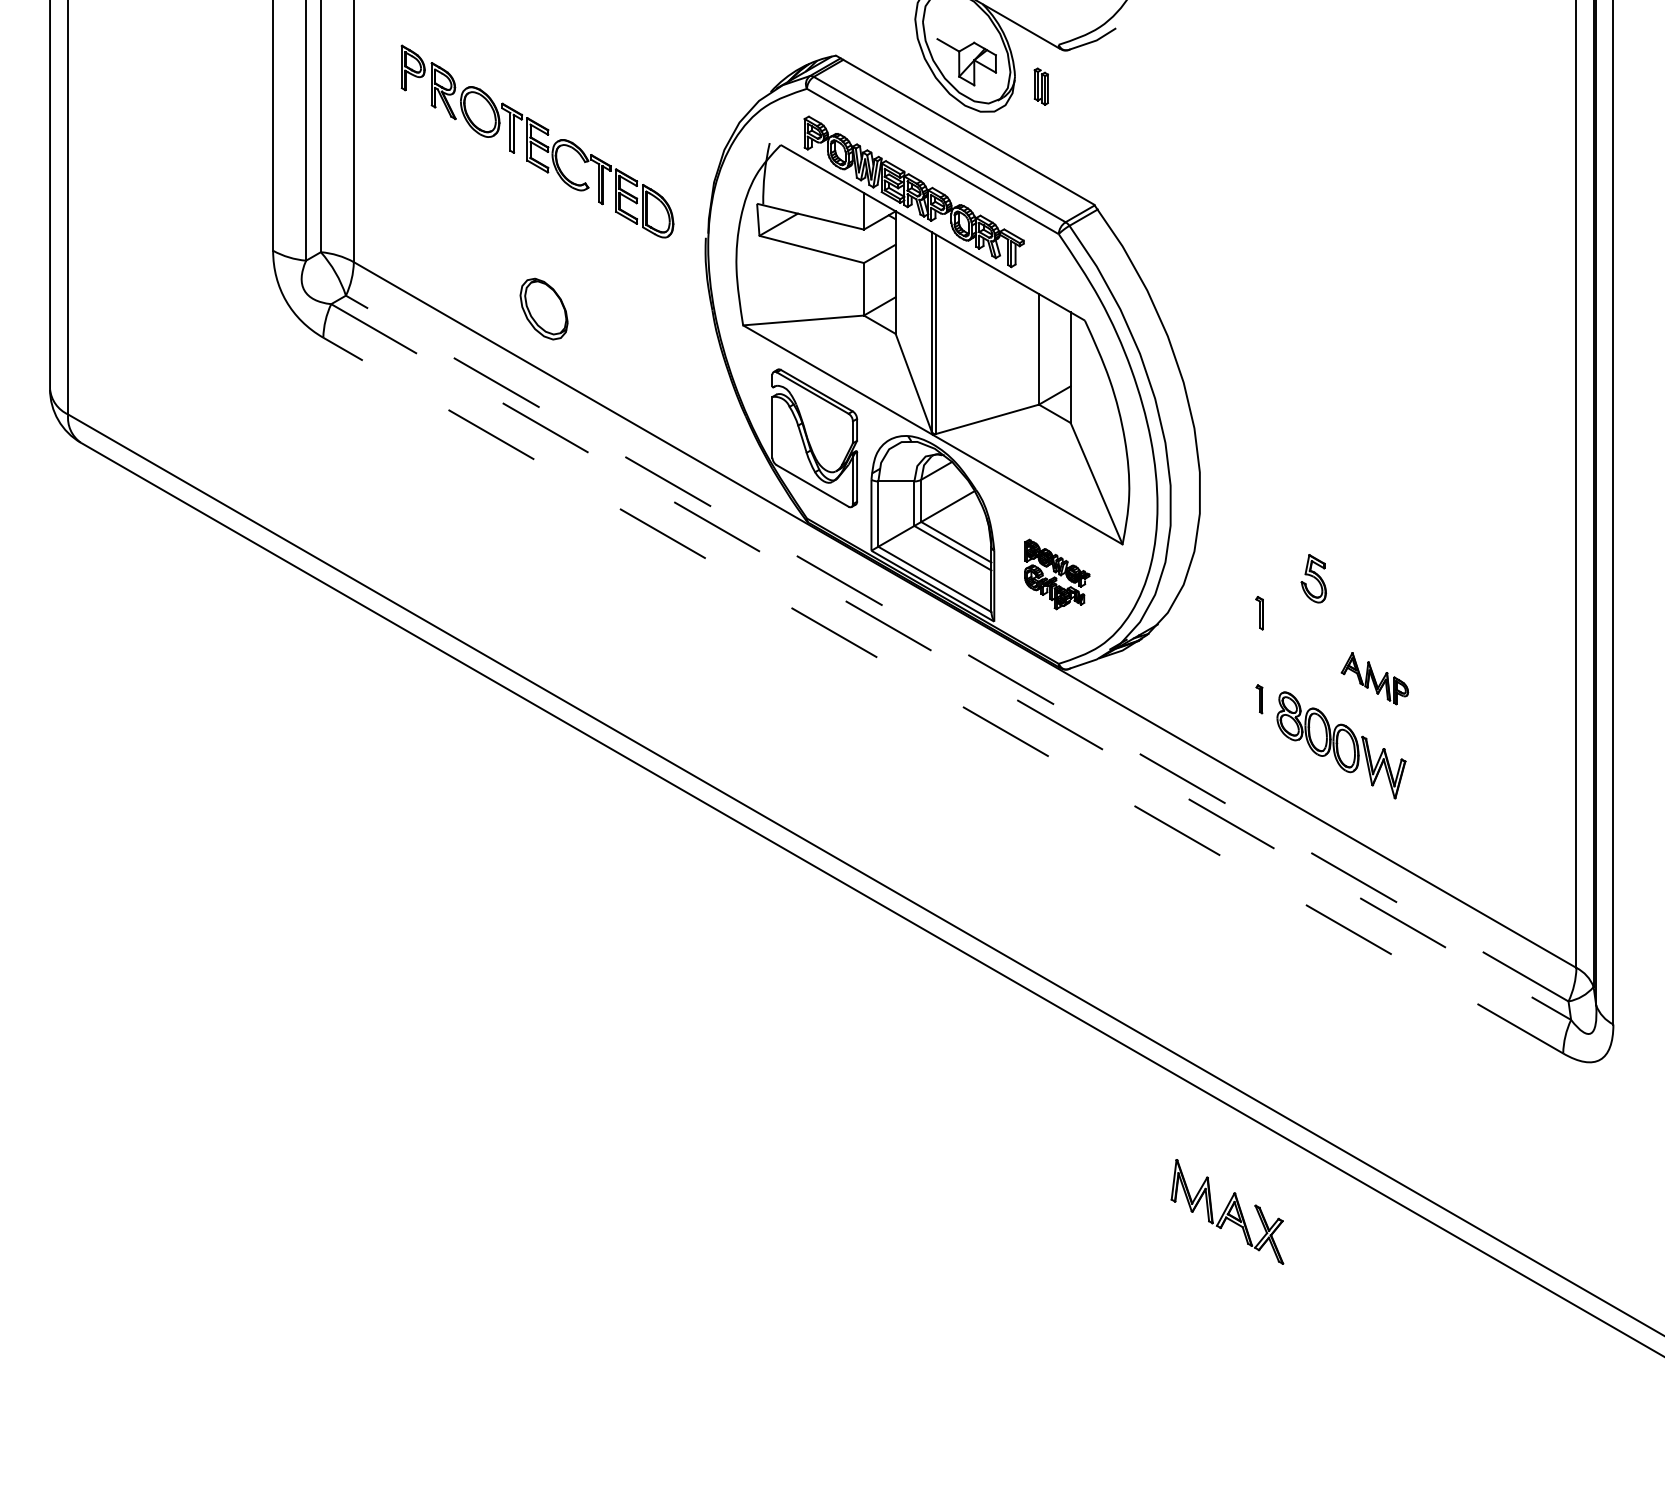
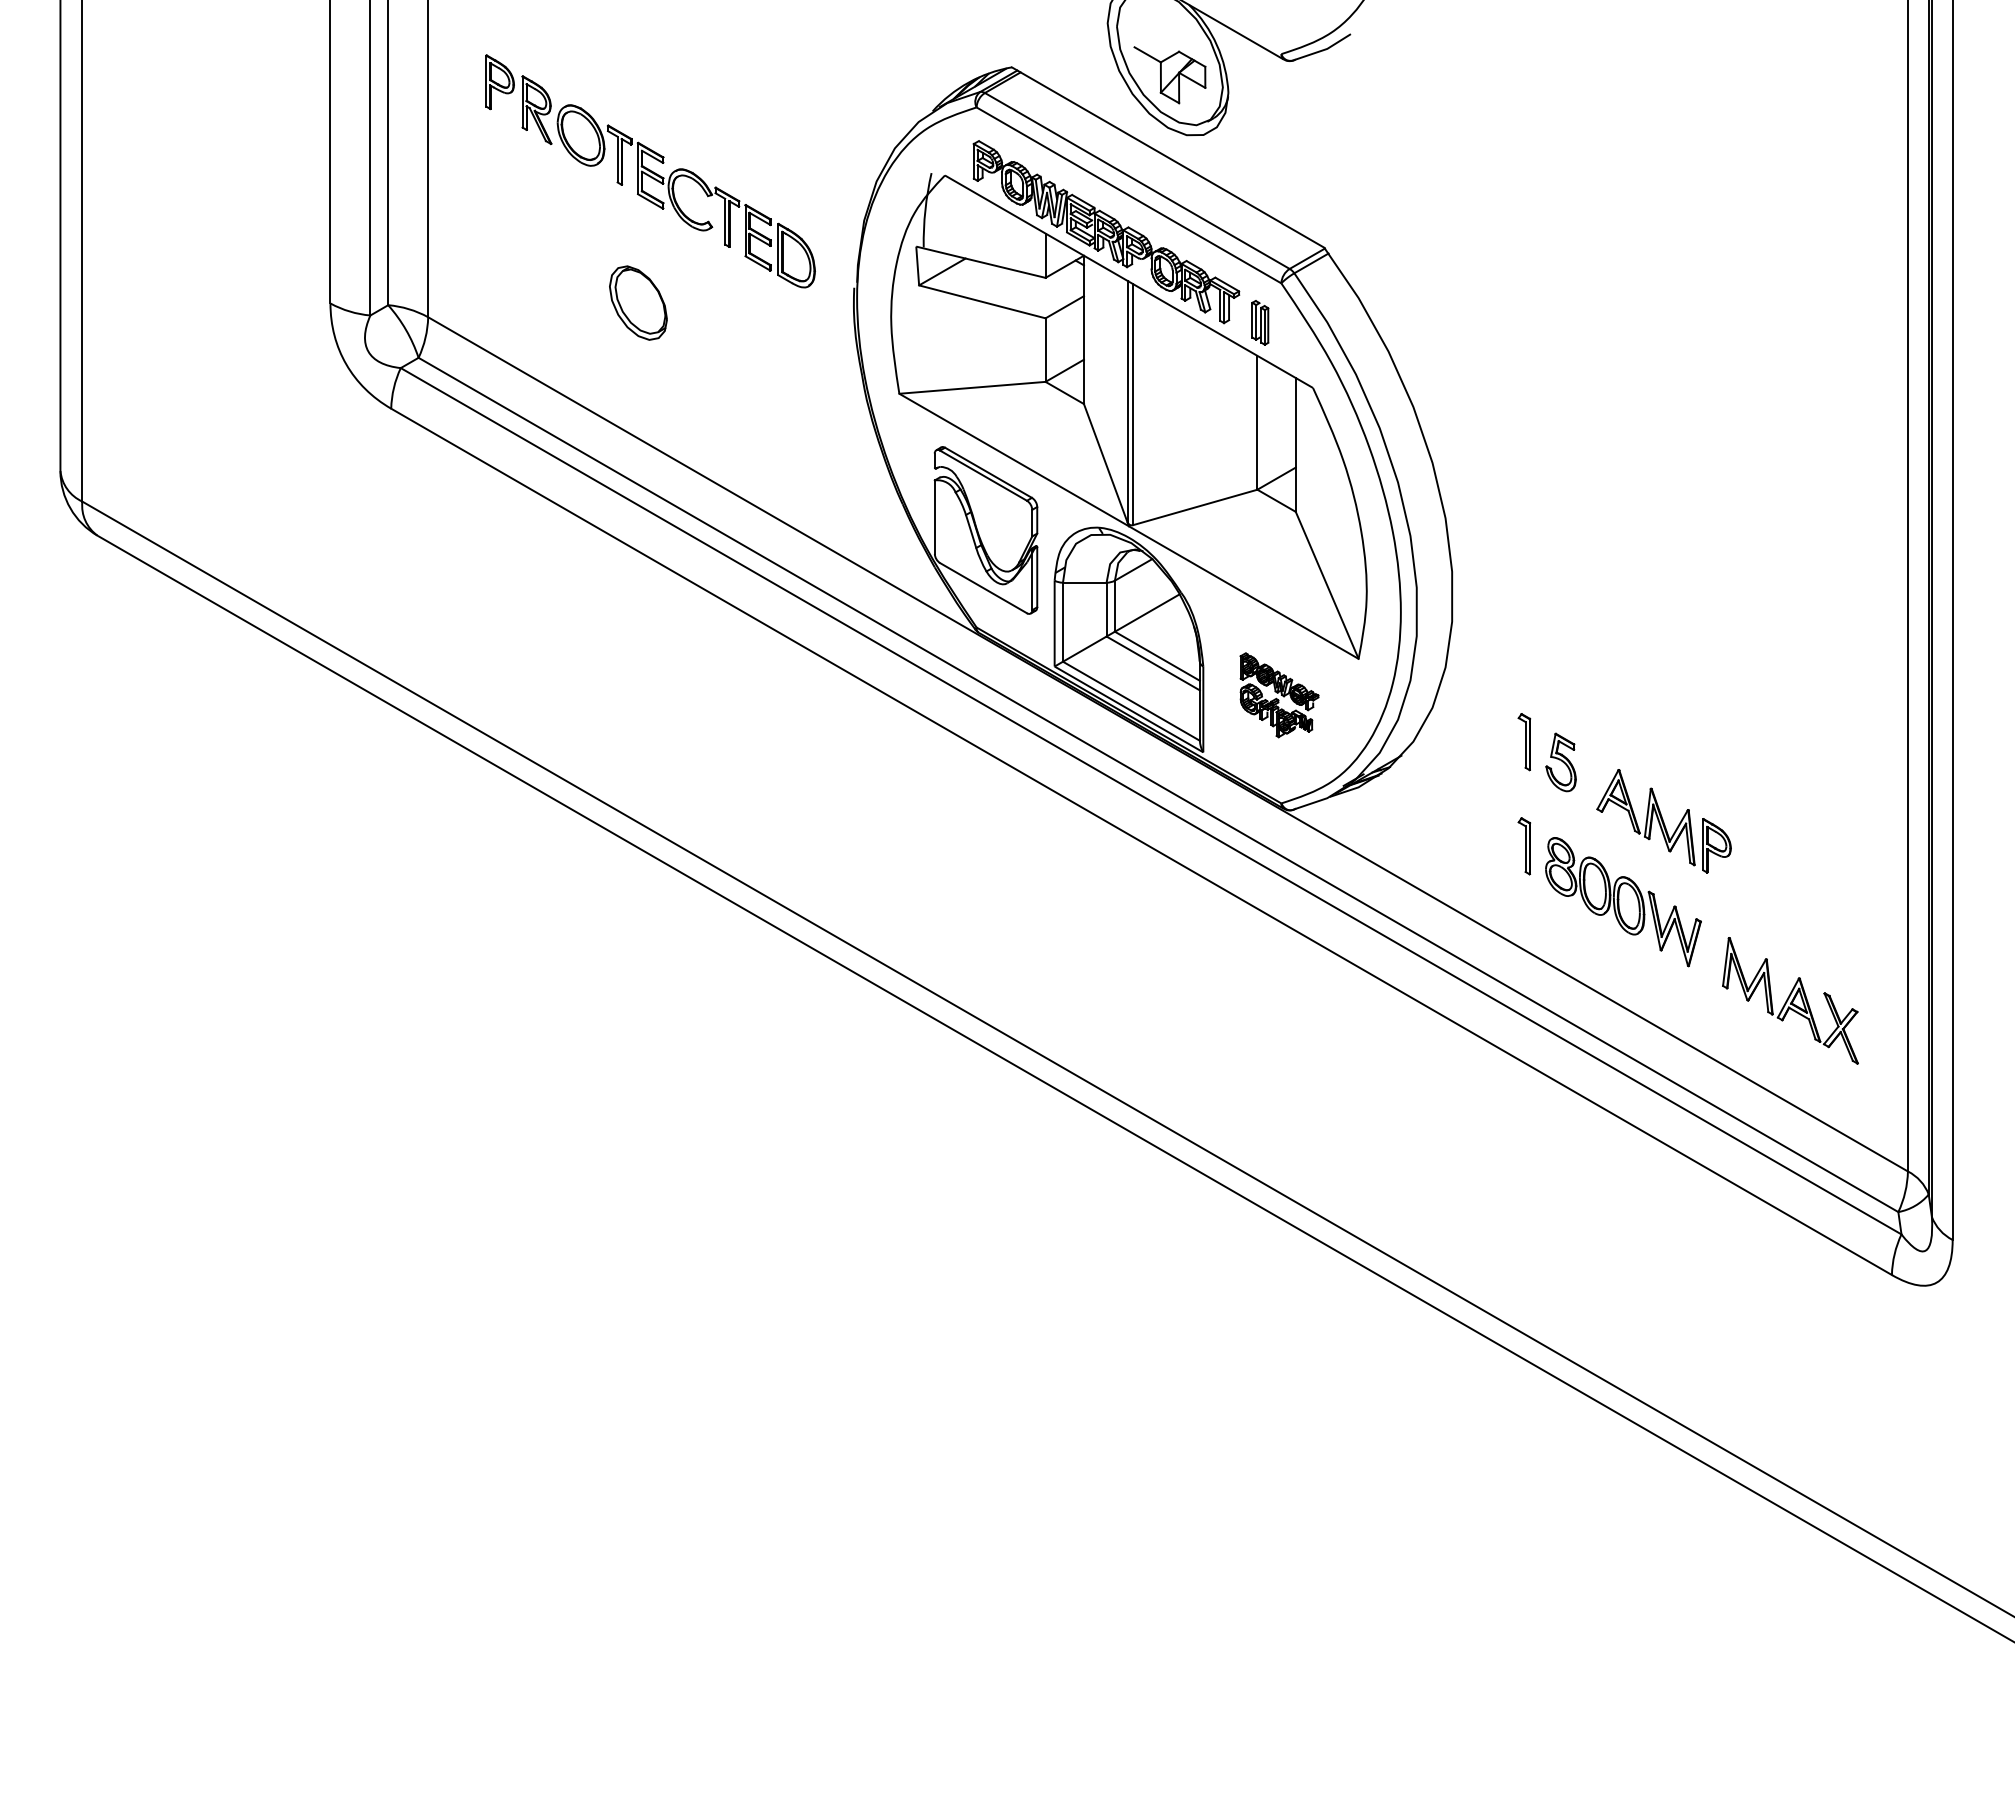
part: (1041, 86) -> (1260, 322), moved
part: (544, 308) -> (638, 302), moved
part: (1313, 578) -> (1560, 762), moved
part: (1259, 613) -> (1524, 742), size x1.43
line: (957, 648) -> (1158, 784), dashed -> solid
line: (951, 662) -> (1151, 801), dashed -> solid
part: (1374, 678) -> (1663, 821), size x1.67
line: (943, 695) -> (1141, 841), dashed -> solid
part: (1258, 699) -> (1523, 846), size x1.67
part: (1227, 1211) -> (1790, 1000), moved

